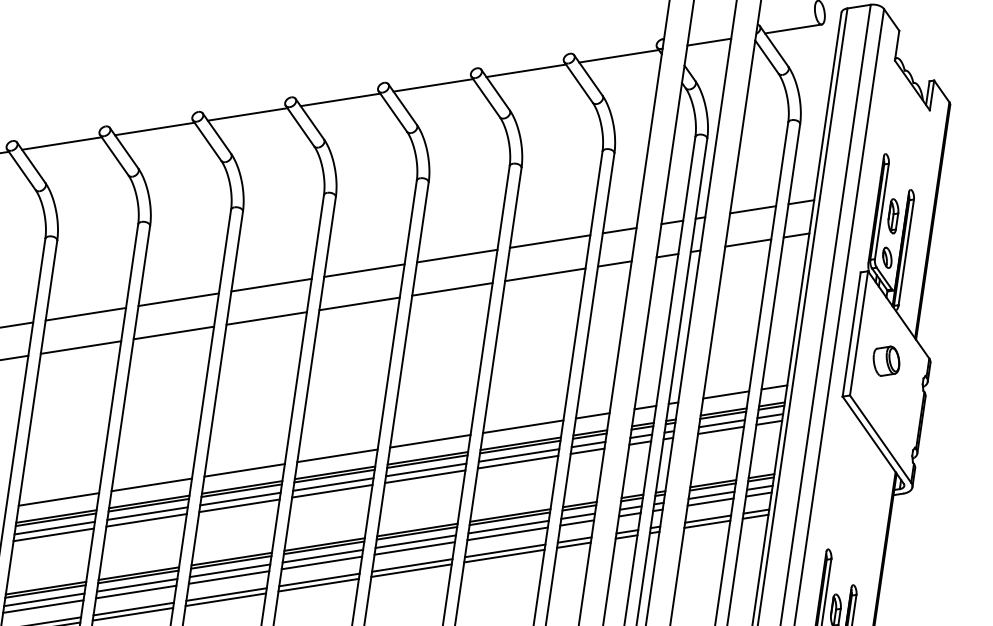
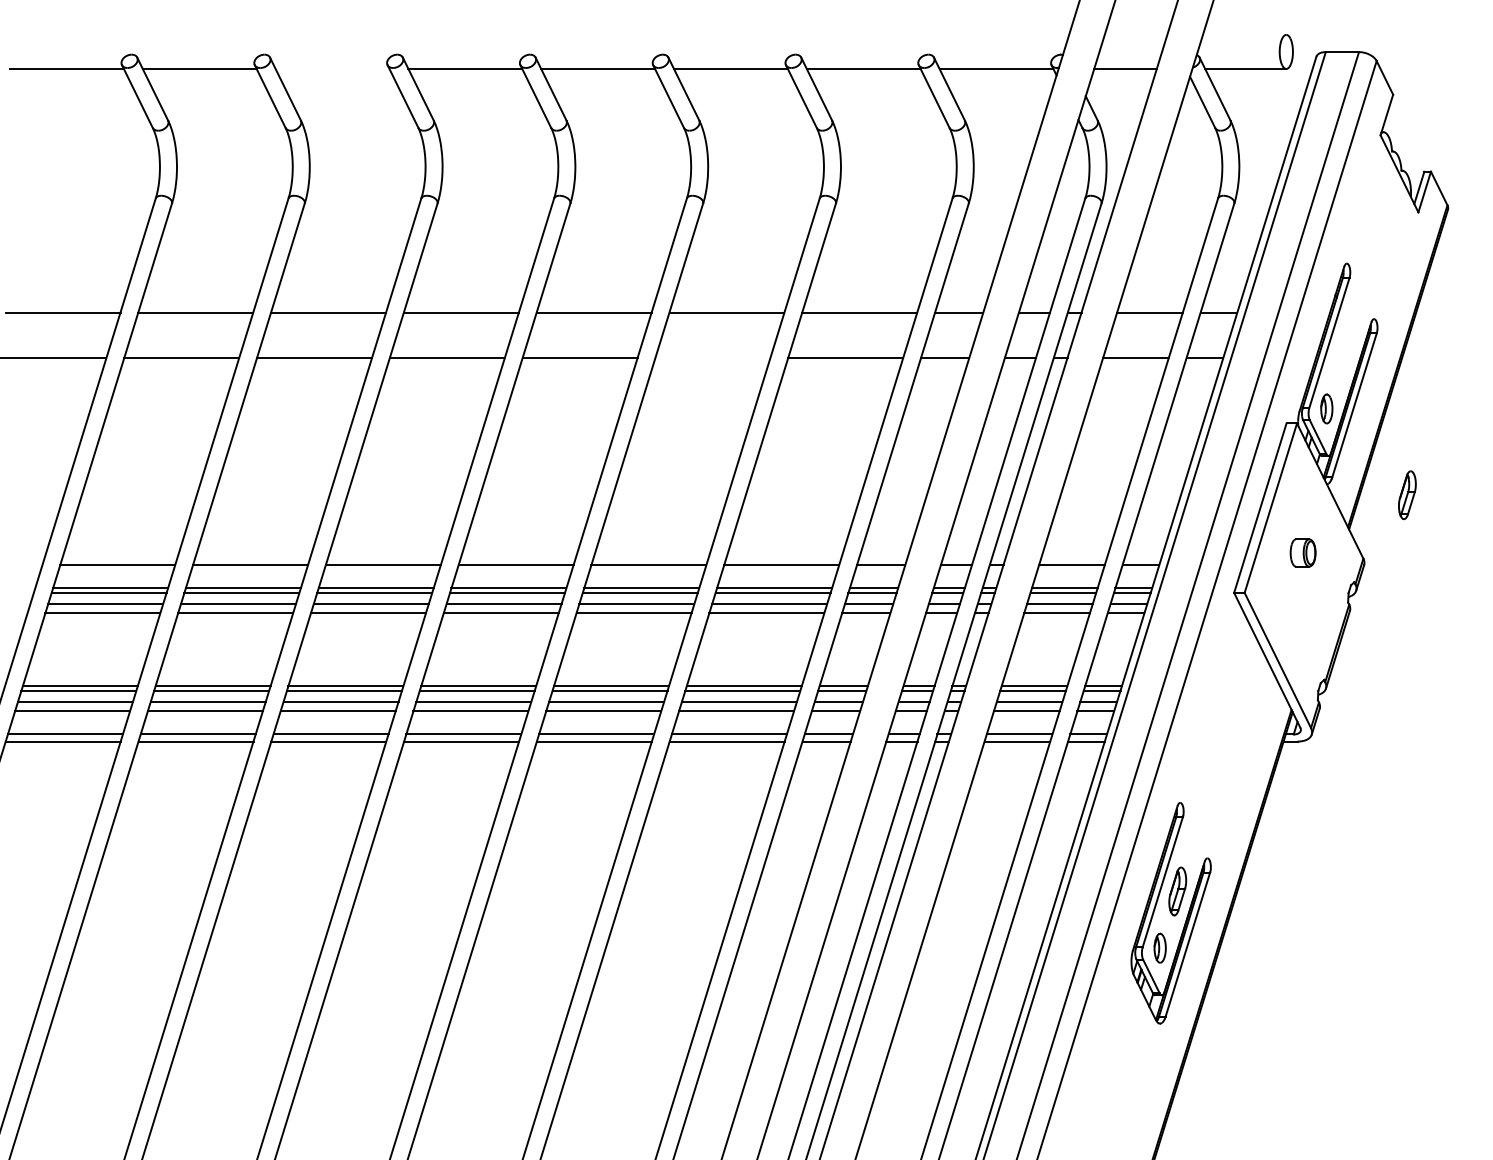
line: (154, 128) -> (332, 68), removed
part: (893, 216) -> (1407, 495), moved
line: (452, 289) -> (712, 357), removed
part: (886, 360) -> (1302, 552), size x0.7

